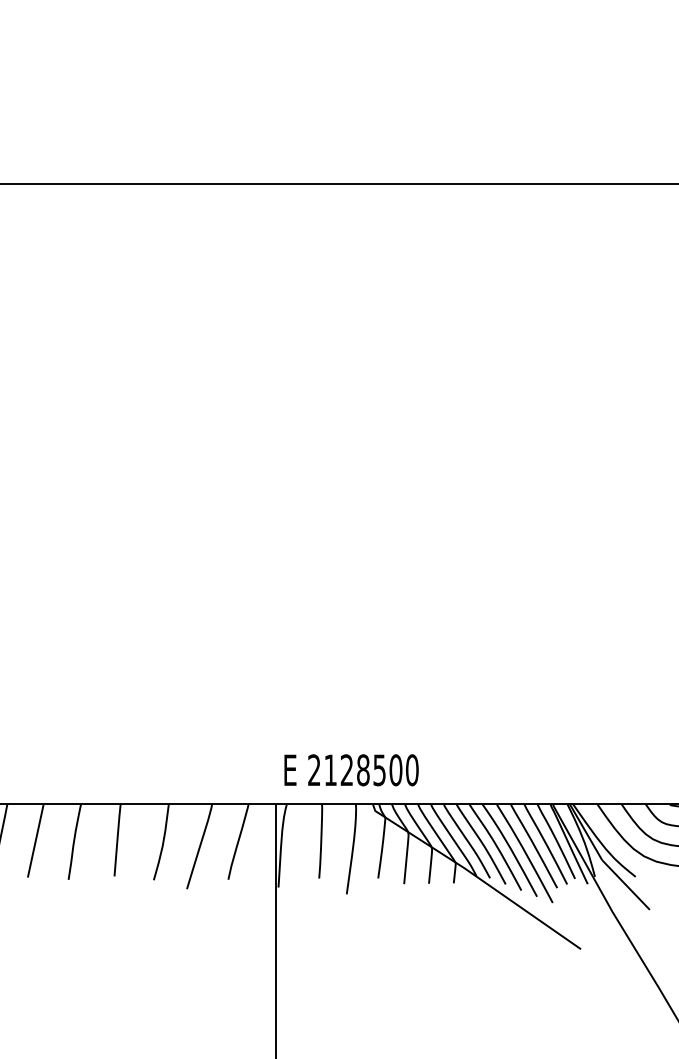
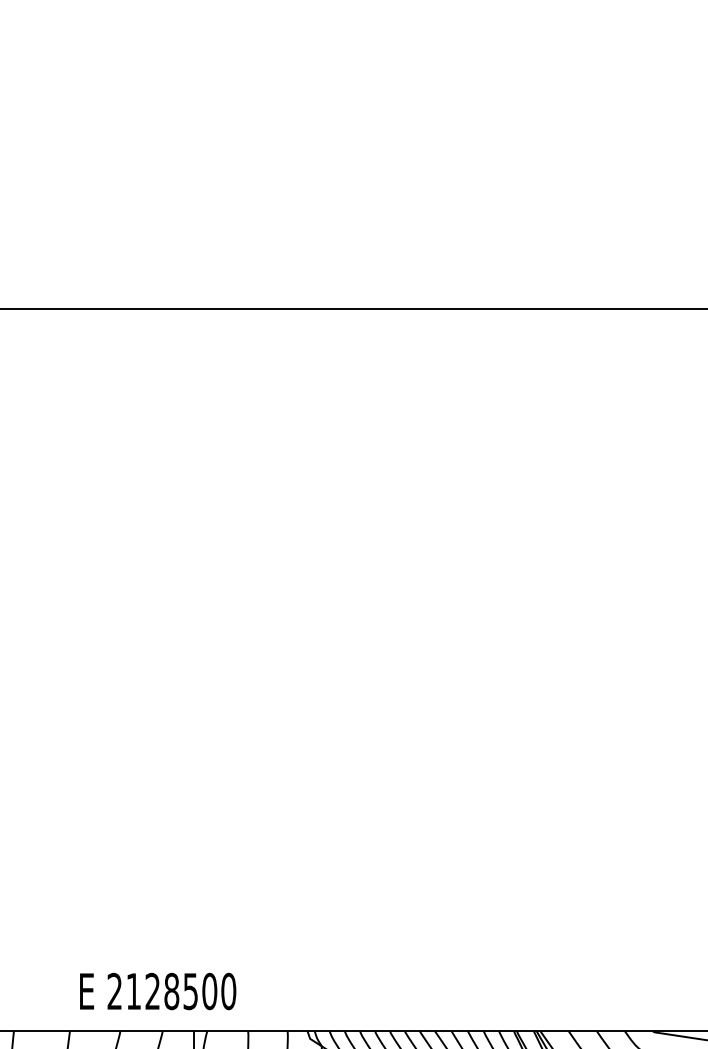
text: (351, 770) -> (158, 991), moved

